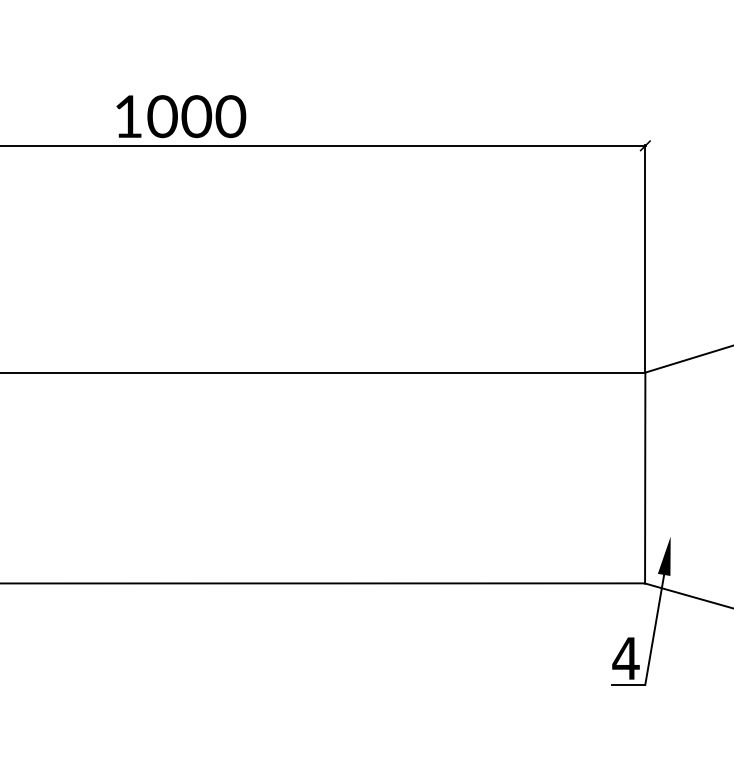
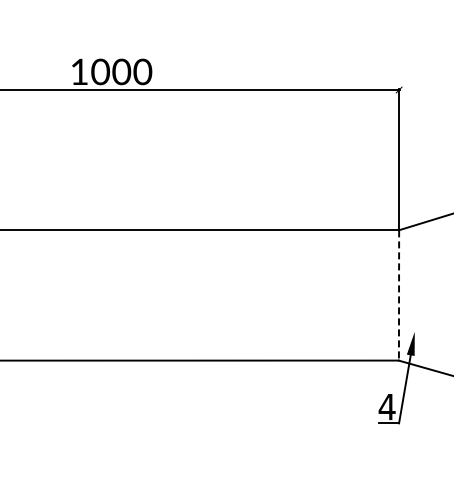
line: (645, 479) -> (399, 296), solid -> dashed

